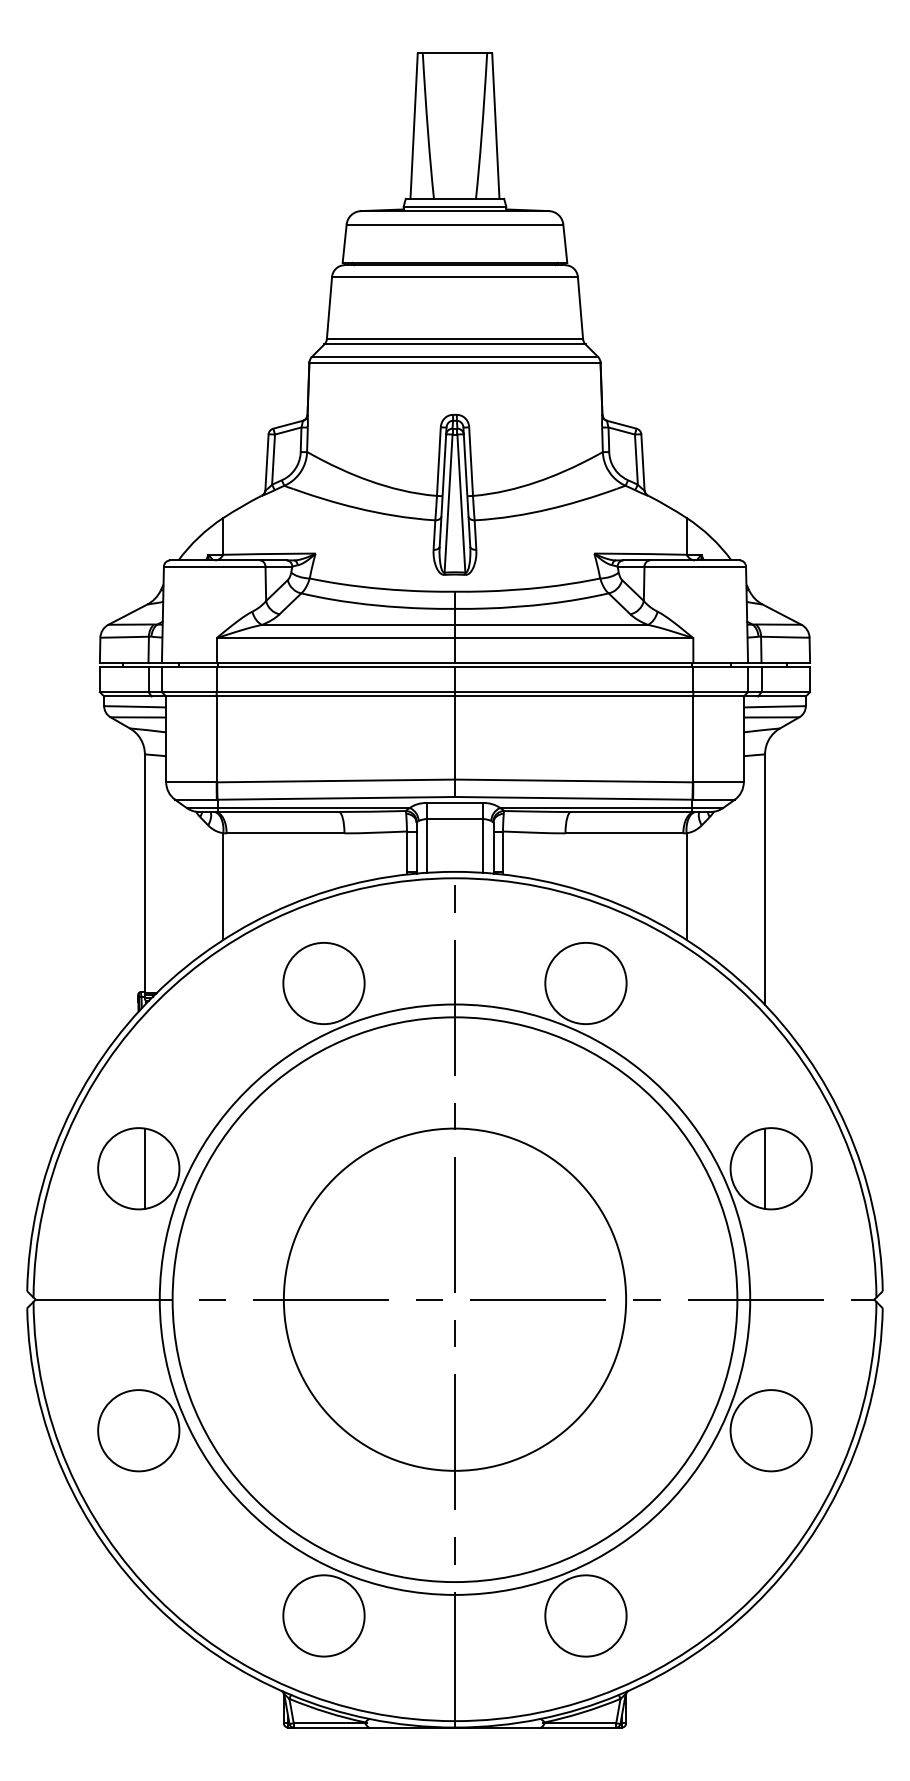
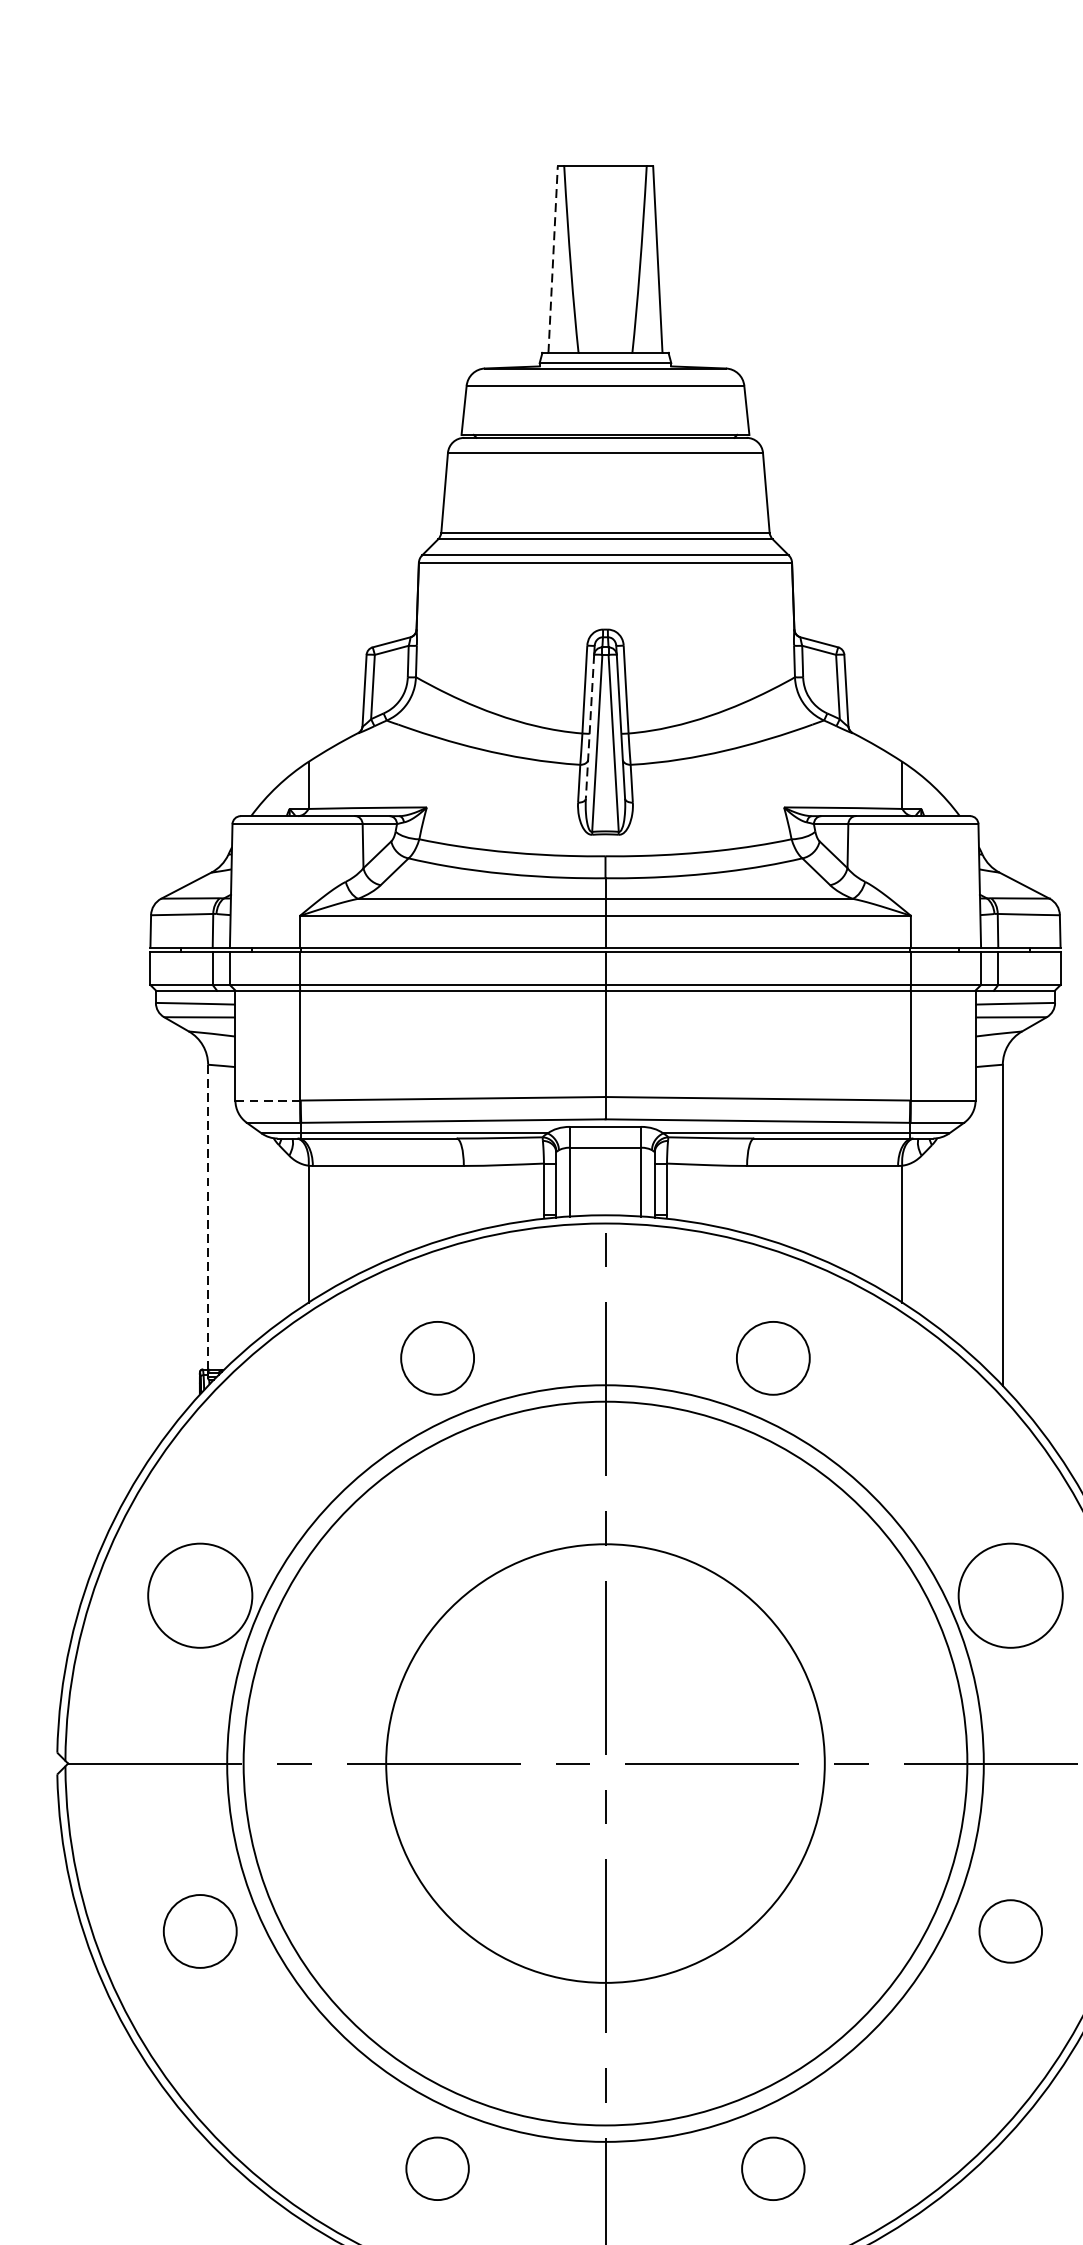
line: (414, 126) -> (553, 260), solid -> dashed
line: (442, 491) -> (589, 727), solid -> dashed
line: (191, 782) -> (267, 1100), solid -> dashed
line: (144, 873) -> (207, 1217), solid -> dashed
circle: (323, 983) -> (436, 1358), size x0.7
circle: (585, 983) -> (772, 1358), size x0.7
line: (144, 1168) -> (207, 1595), removed
line: (765, 1168) -> (1003, 1595), removed
circle: (138, 1430) -> (199, 1931), size x0.7
circle: (770, 1430) -> (1009, 1931), size x0.6
circle: (323, 1615) -> (436, 2168), size x0.6
circle: (585, 1615) -> (772, 2168), size x0.6

